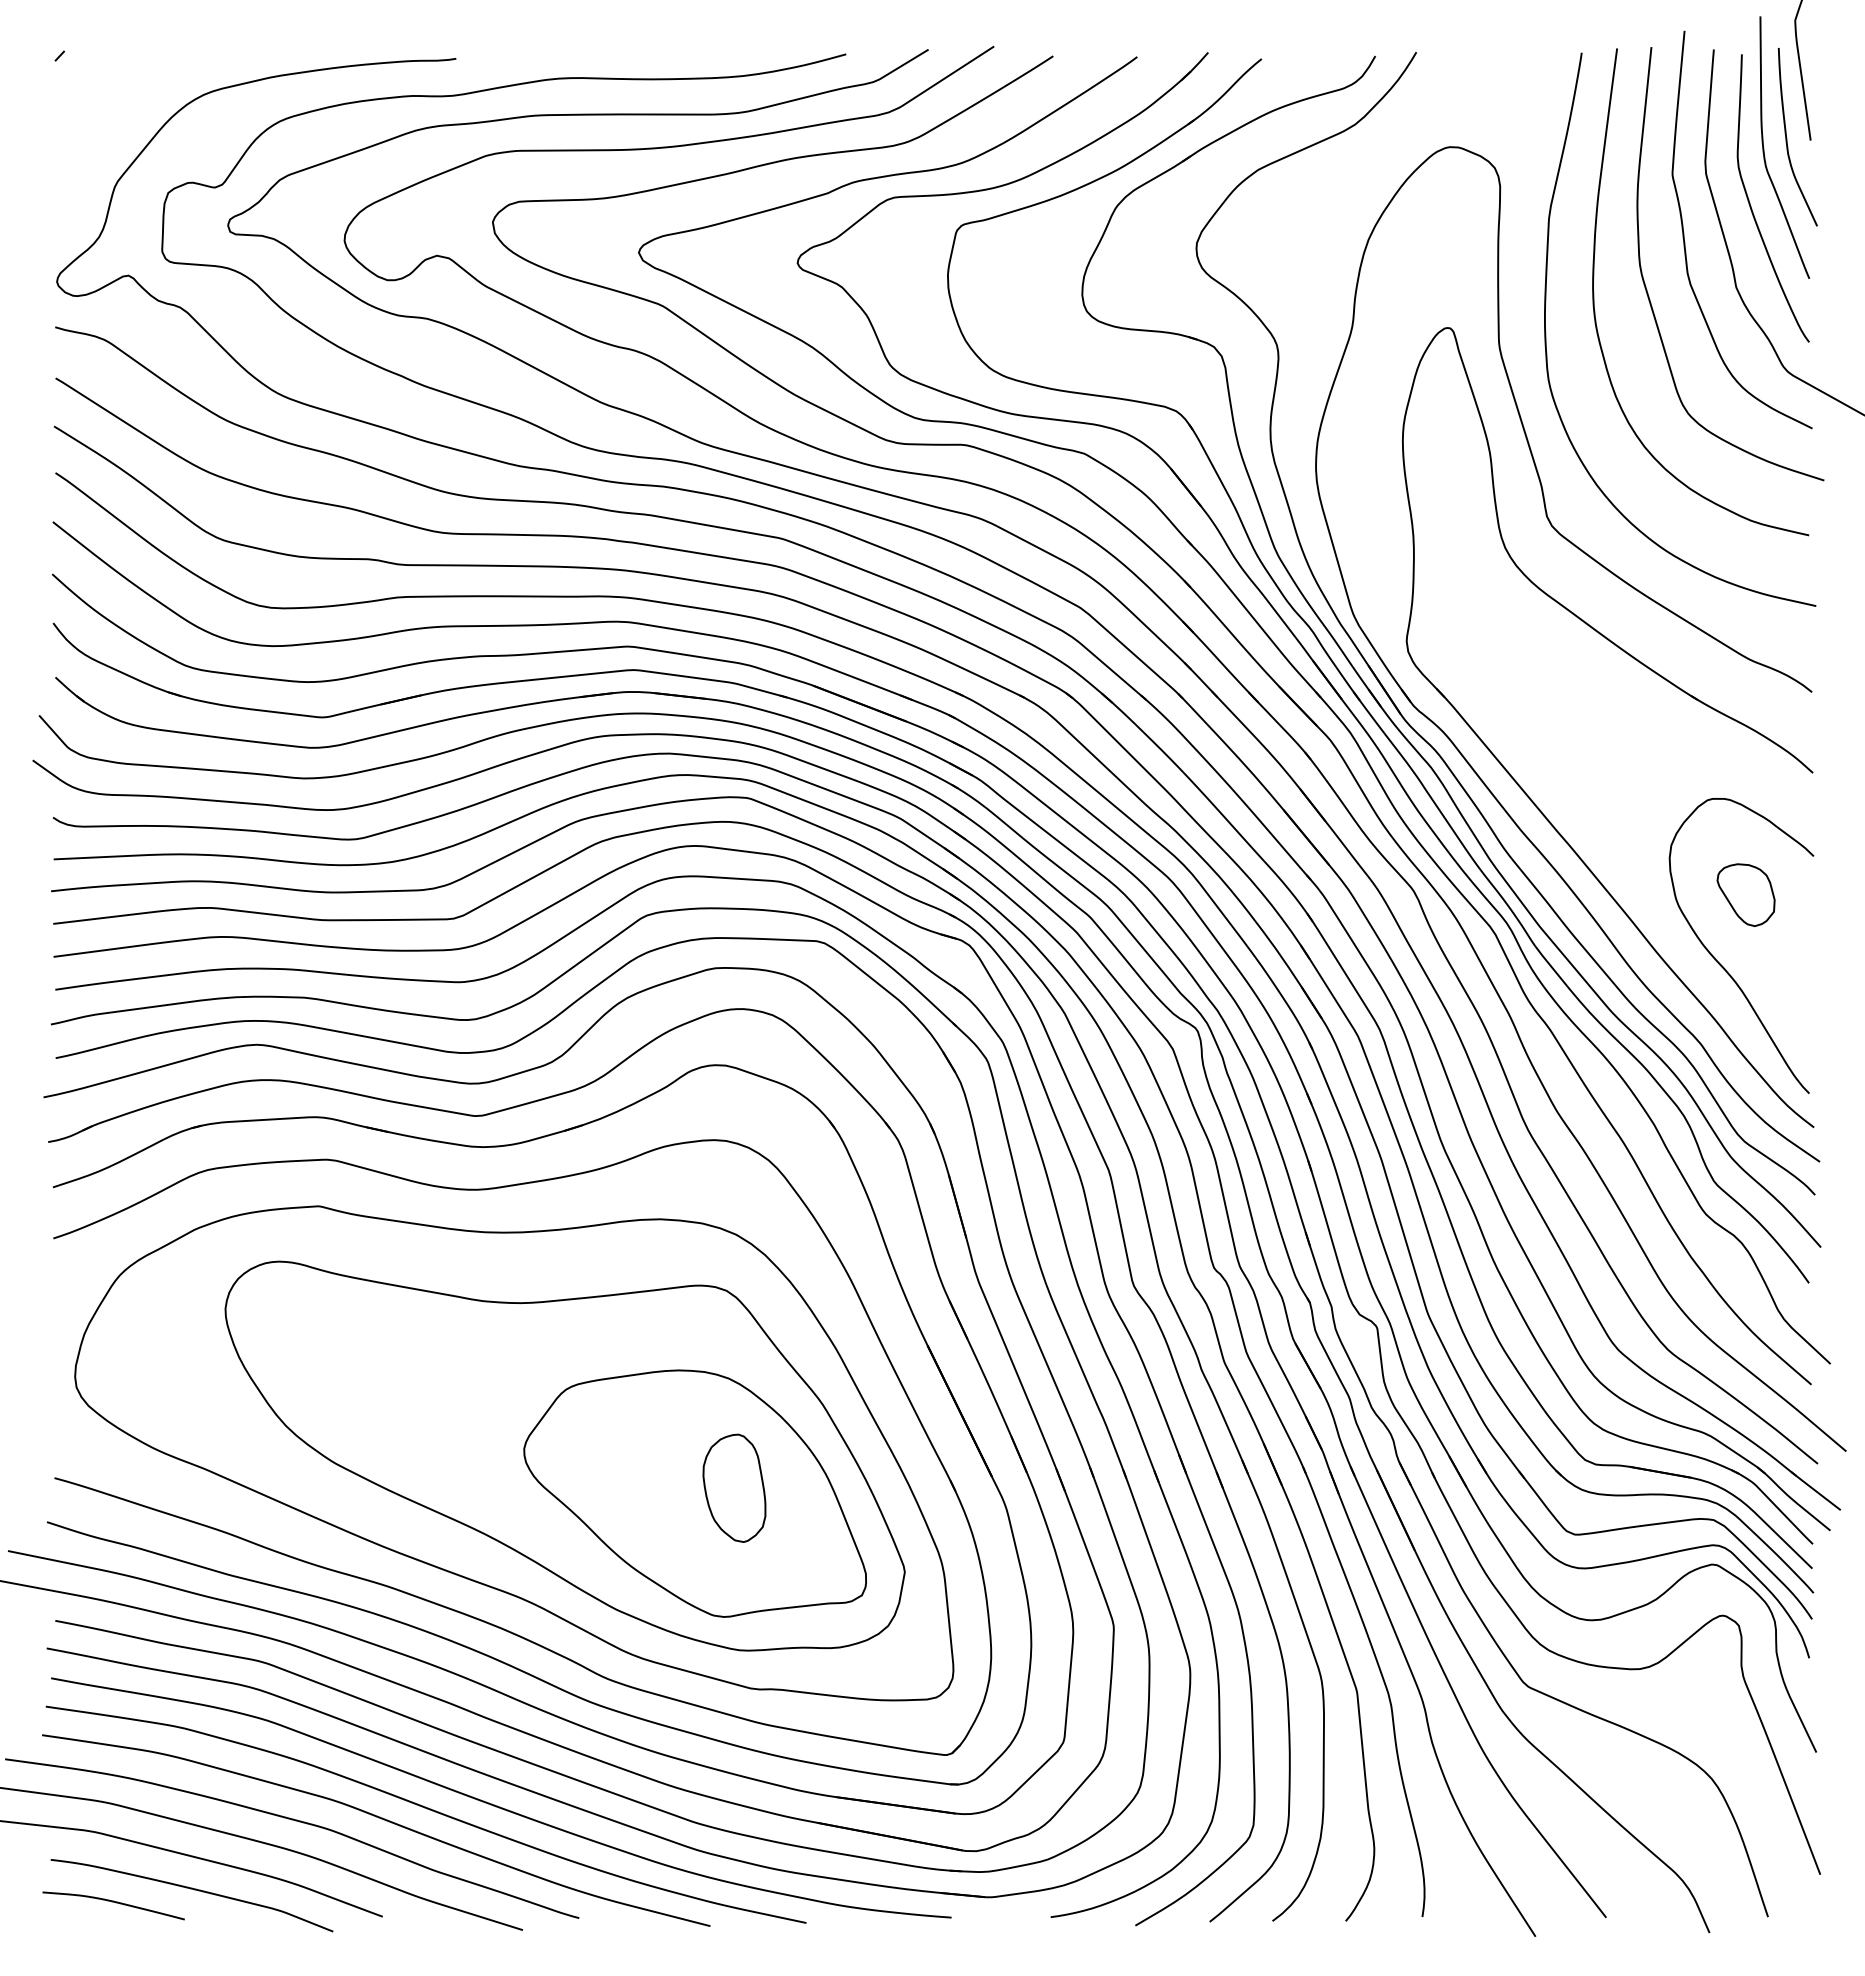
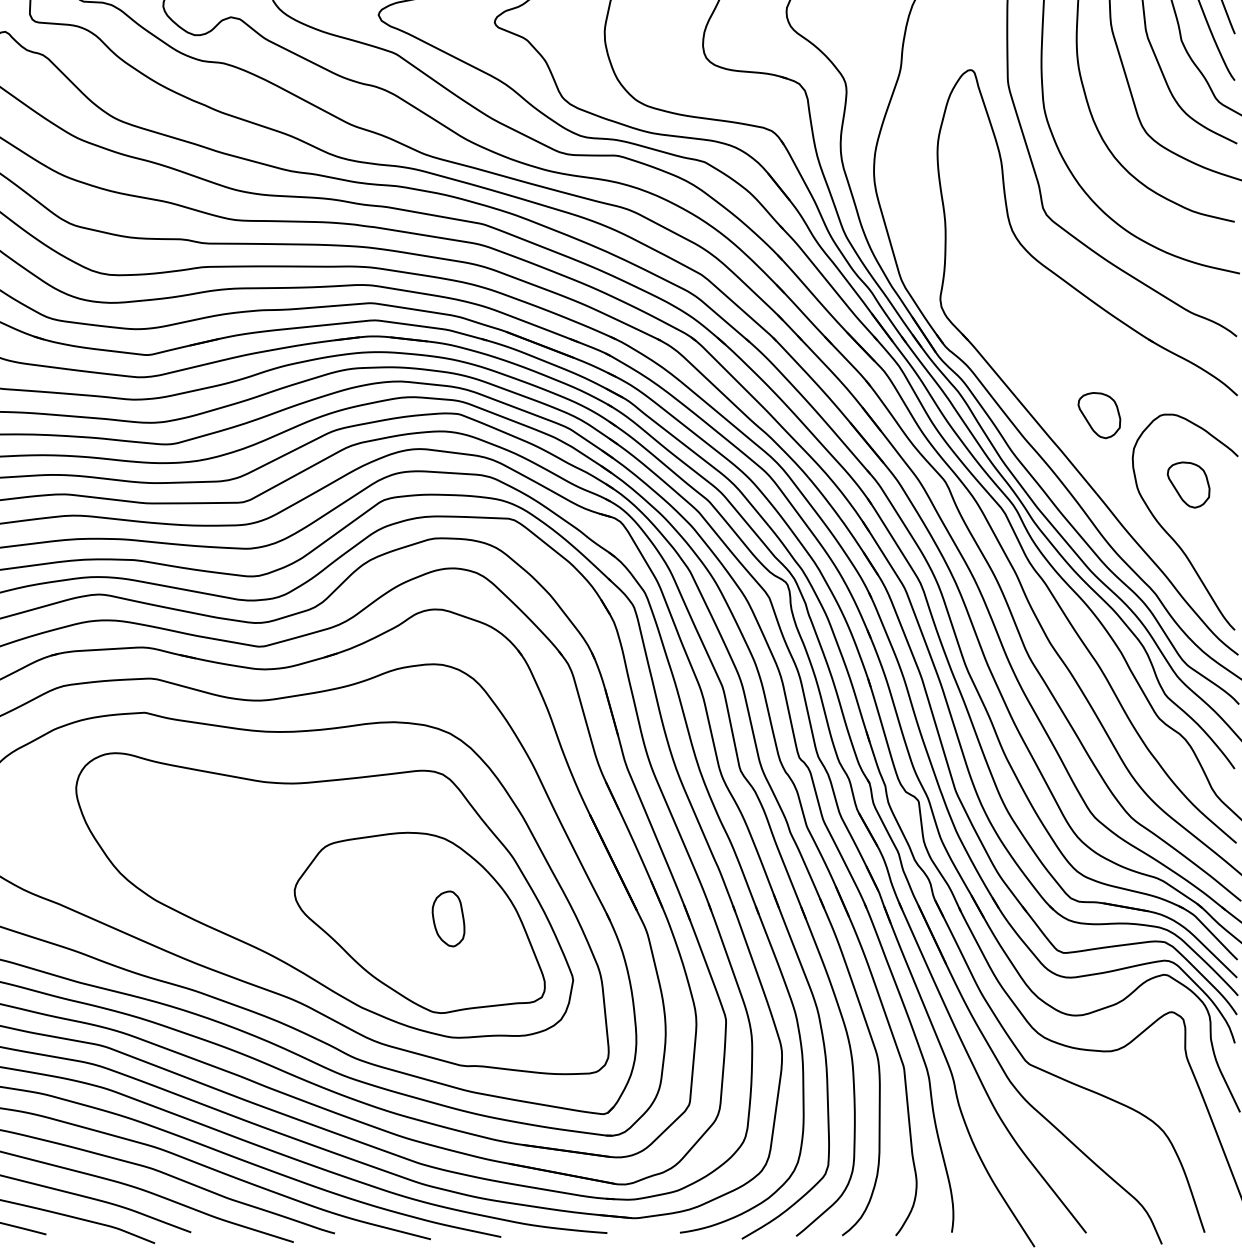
part: (1623, 799) -> (1098, 415), added
part: (734, 1487) -> (448, 918), size x0.7

